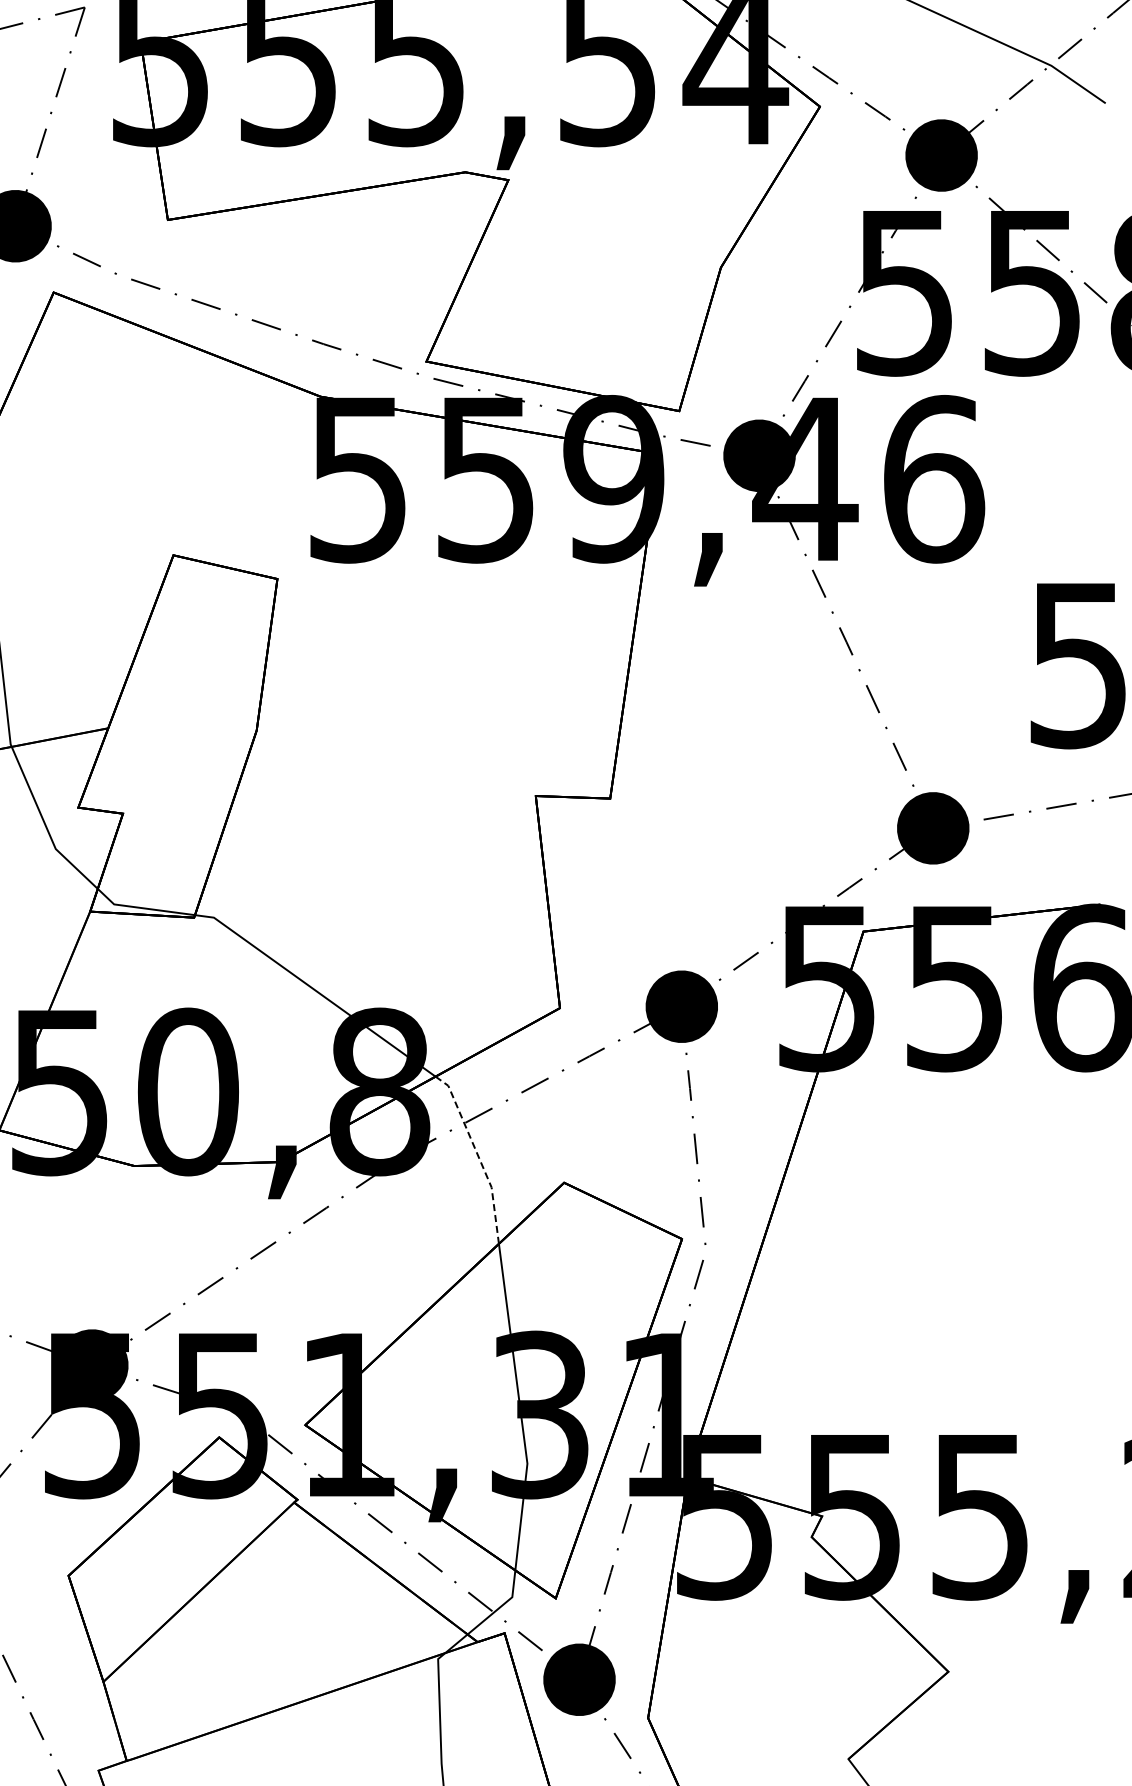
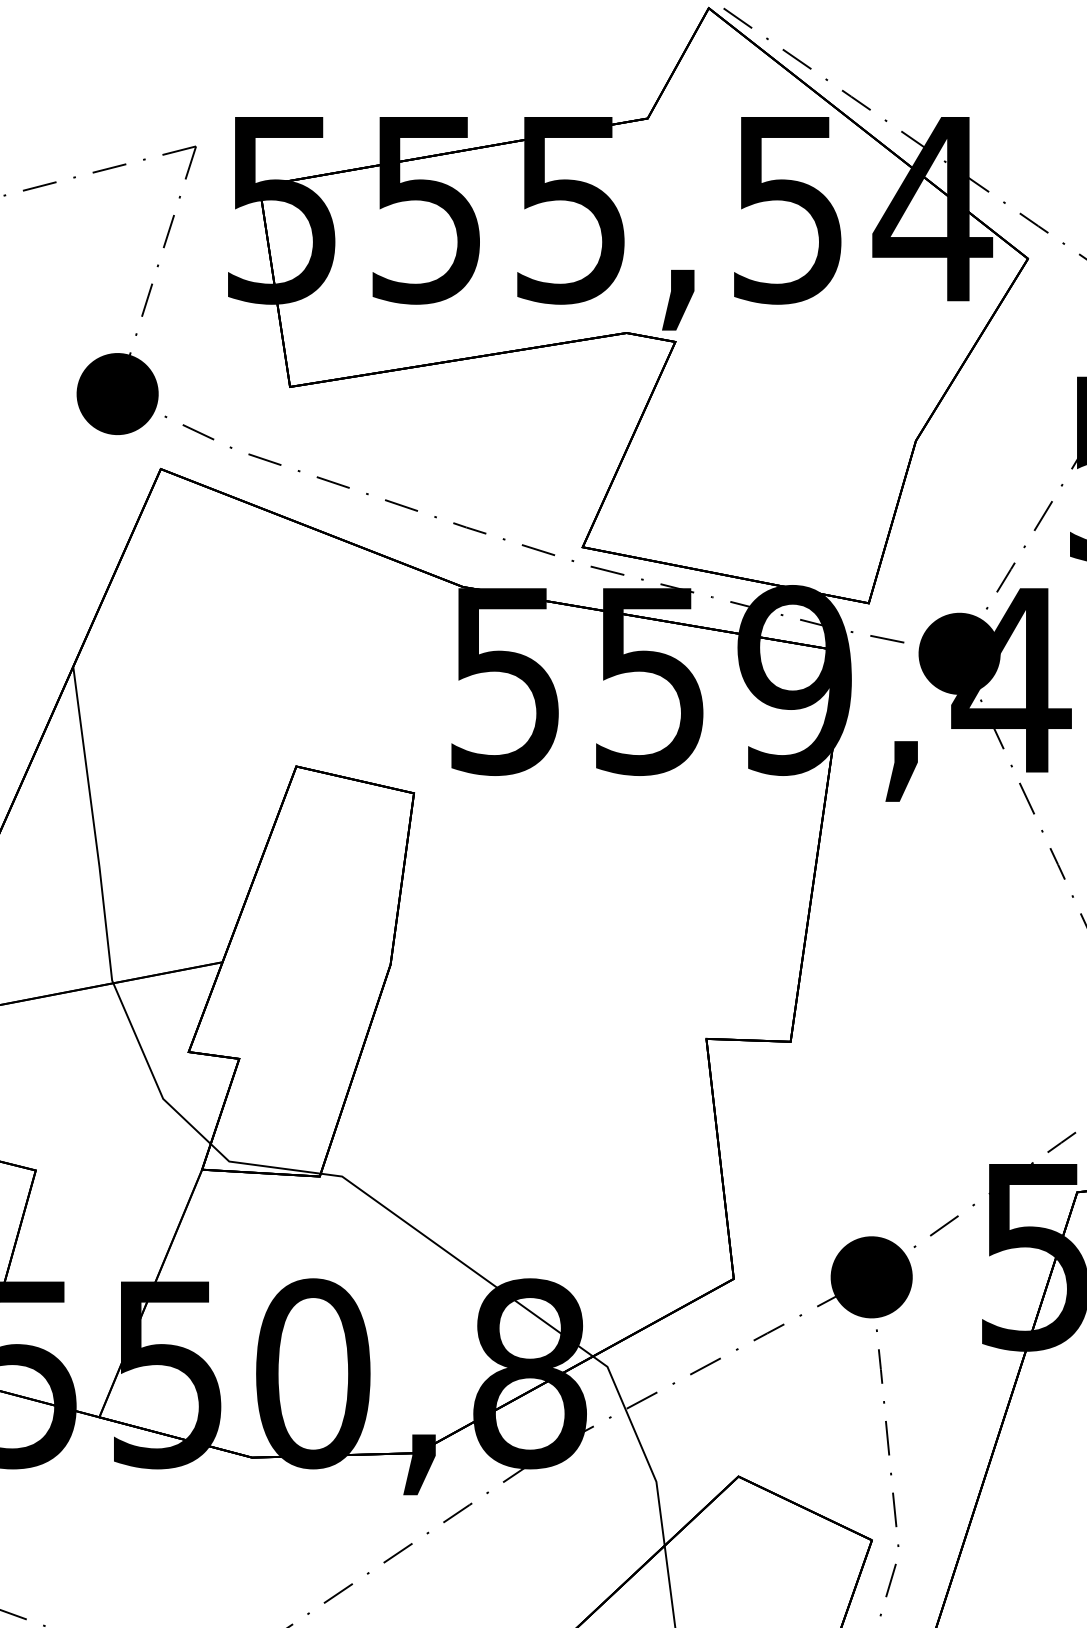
line: (477, 1155) -> (640, 1445), dashed -> solid

